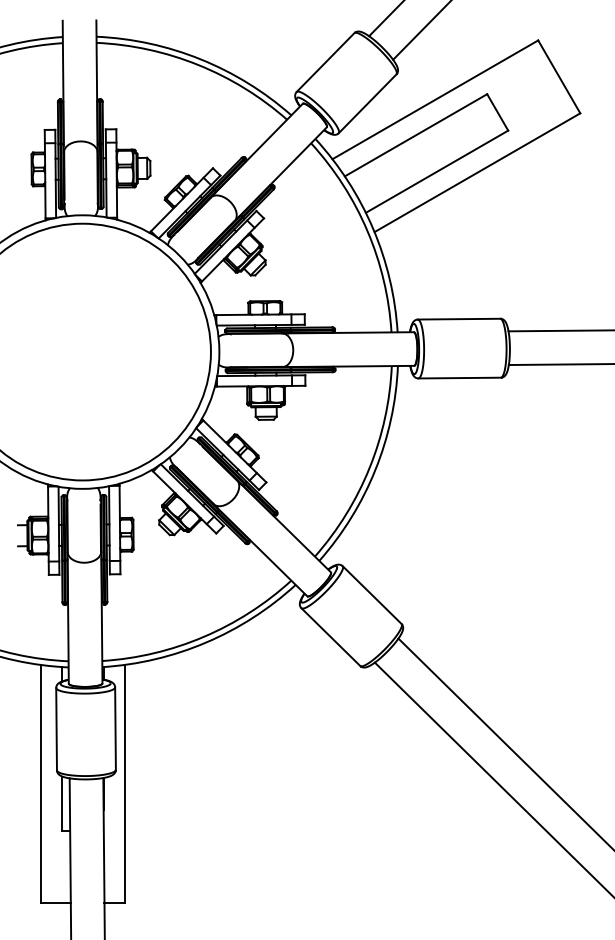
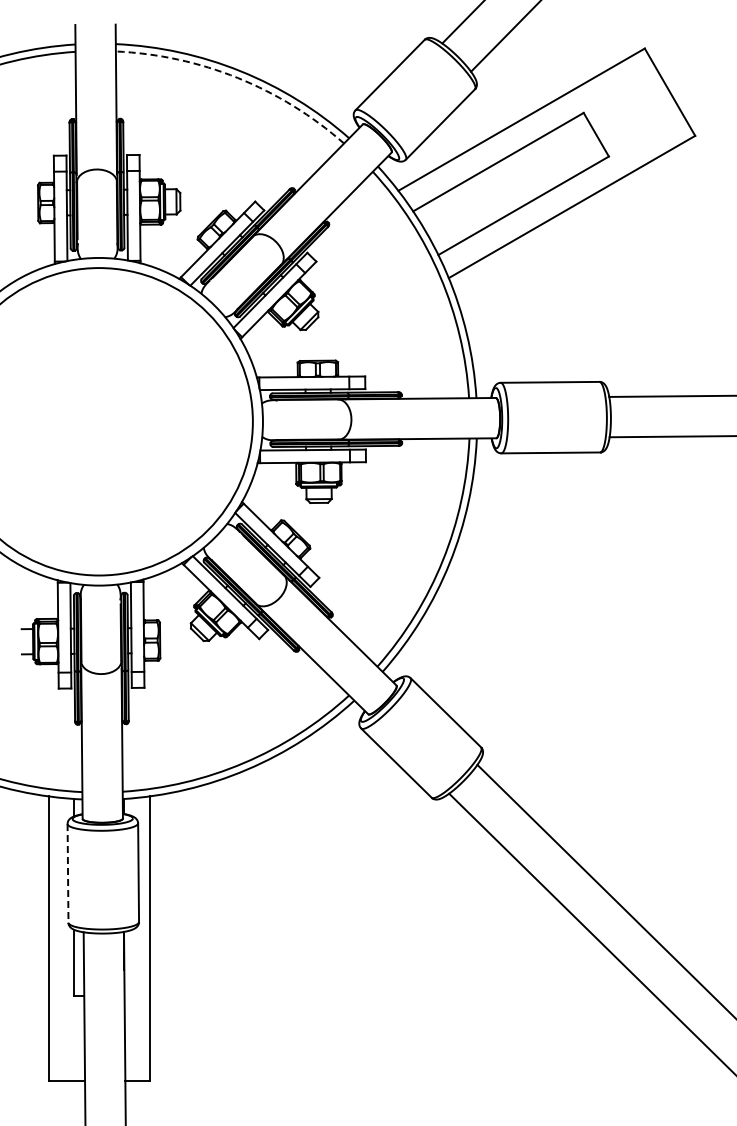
arc: (198, 65) -> (237, 78), solid -> dashed
line: (57, 729) -> (68, 873), solid -> dashed

